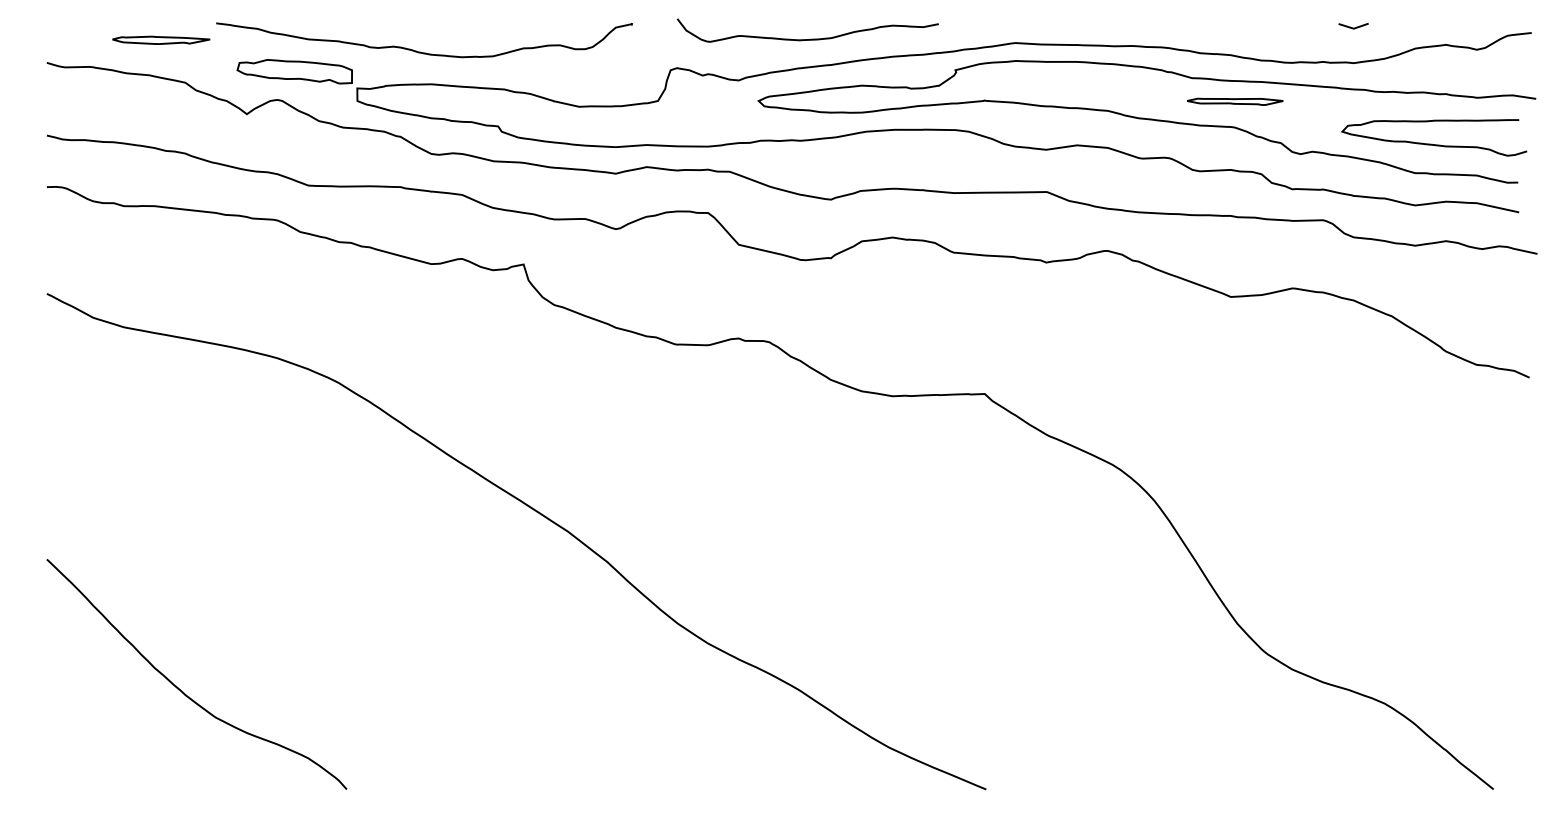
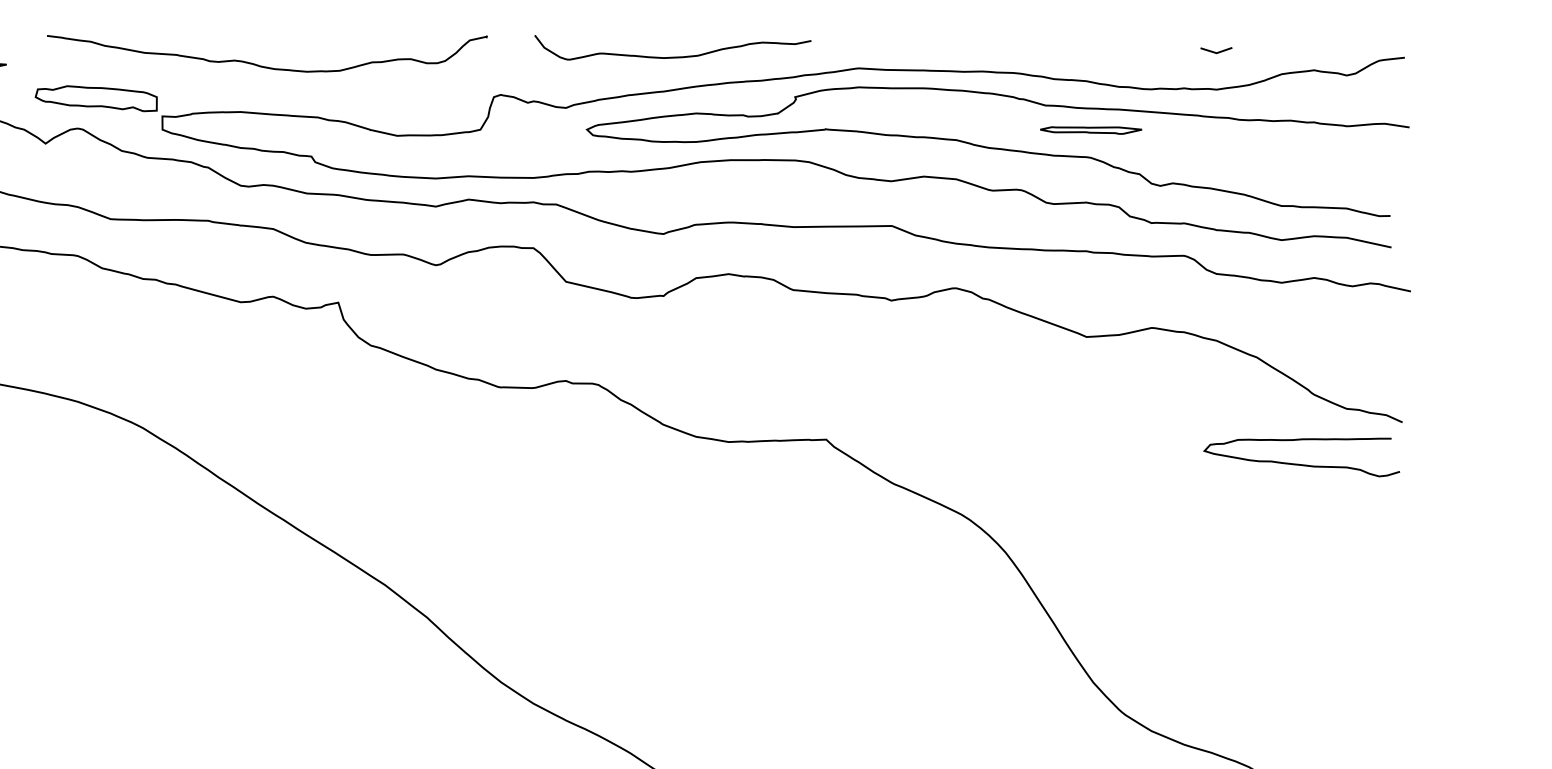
curve: (810, 38) -> (675, 56), moved
curve: (420, 51) -> (263, 65), moved
curve: (1431, 143) -> (1298, 463), moved

